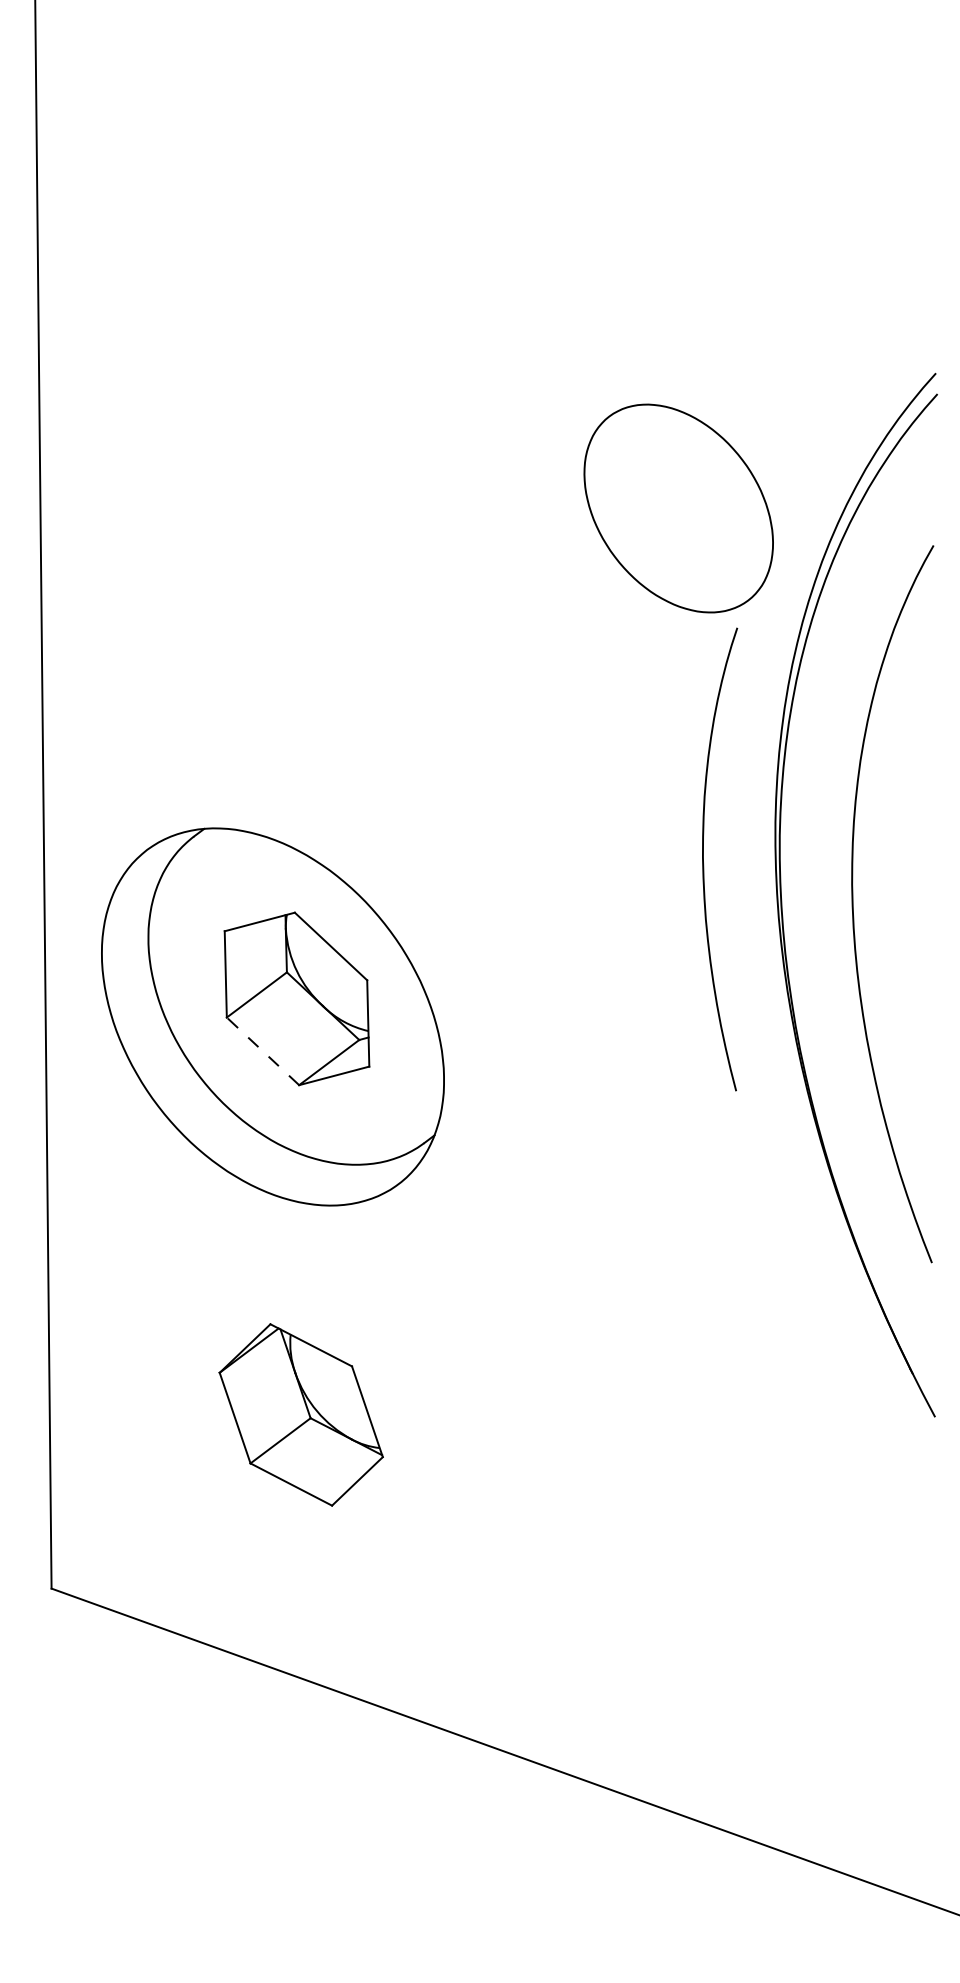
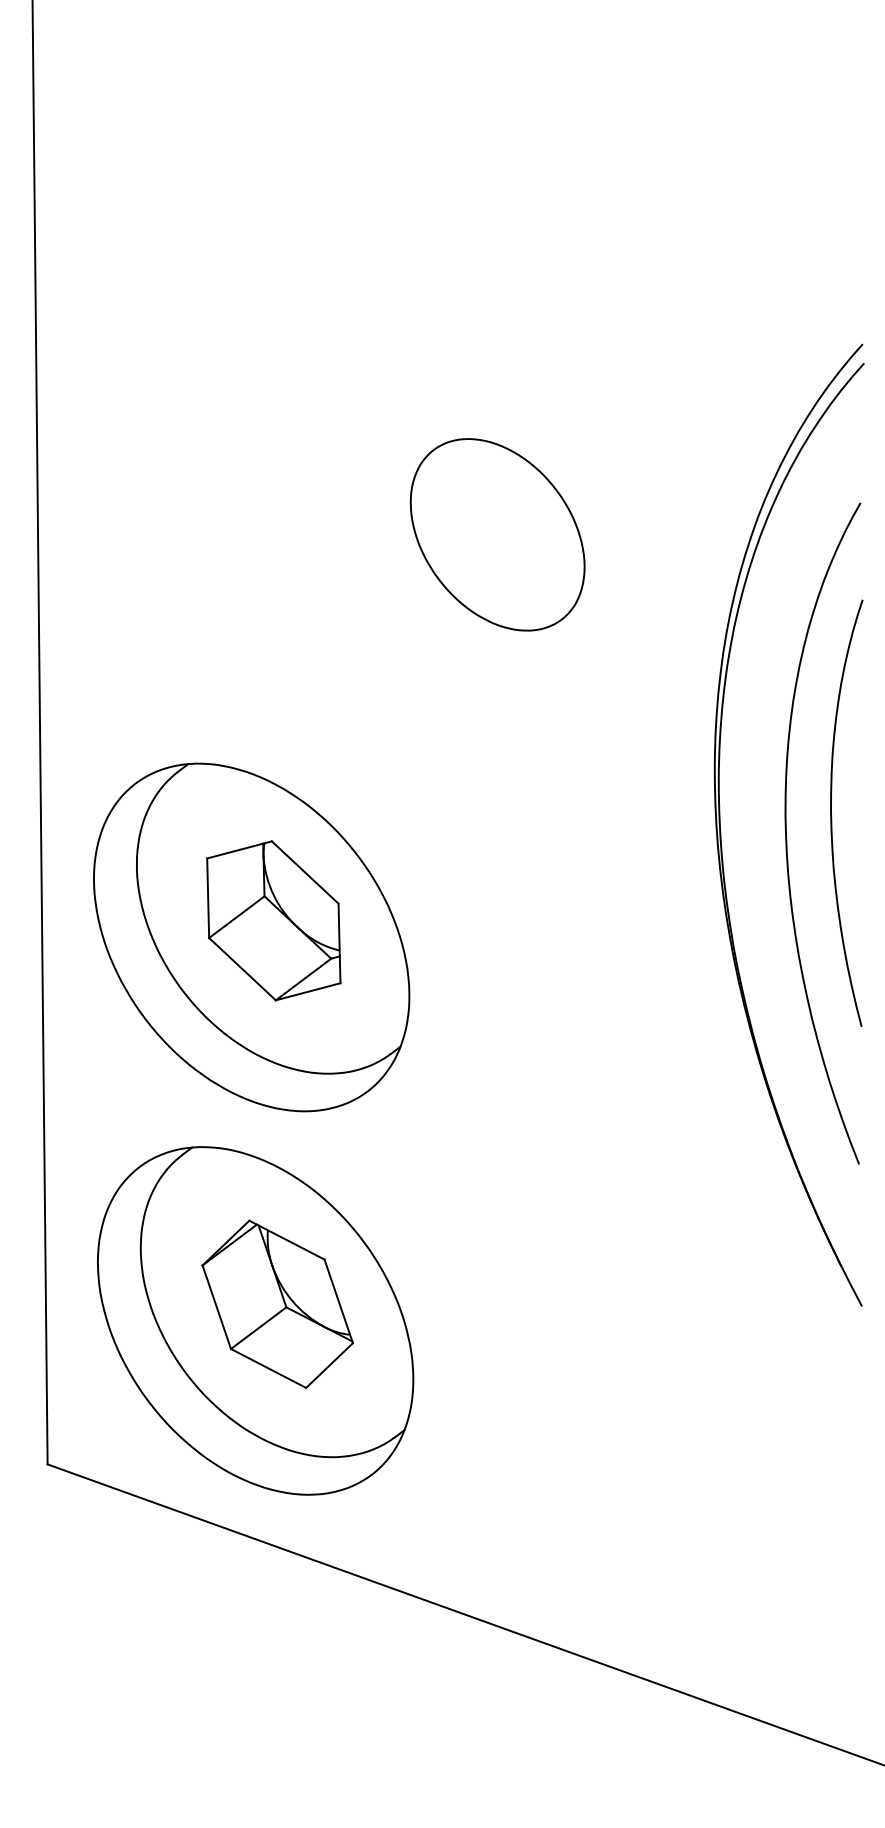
part: (678, 508) -> (497, 534), moved
curve: (704, 864) -> (832, 817), moved
line: (263, 1051) -> (242, 969), dashed -> solid
part: (277, 1432) -> (255, 1320), added

